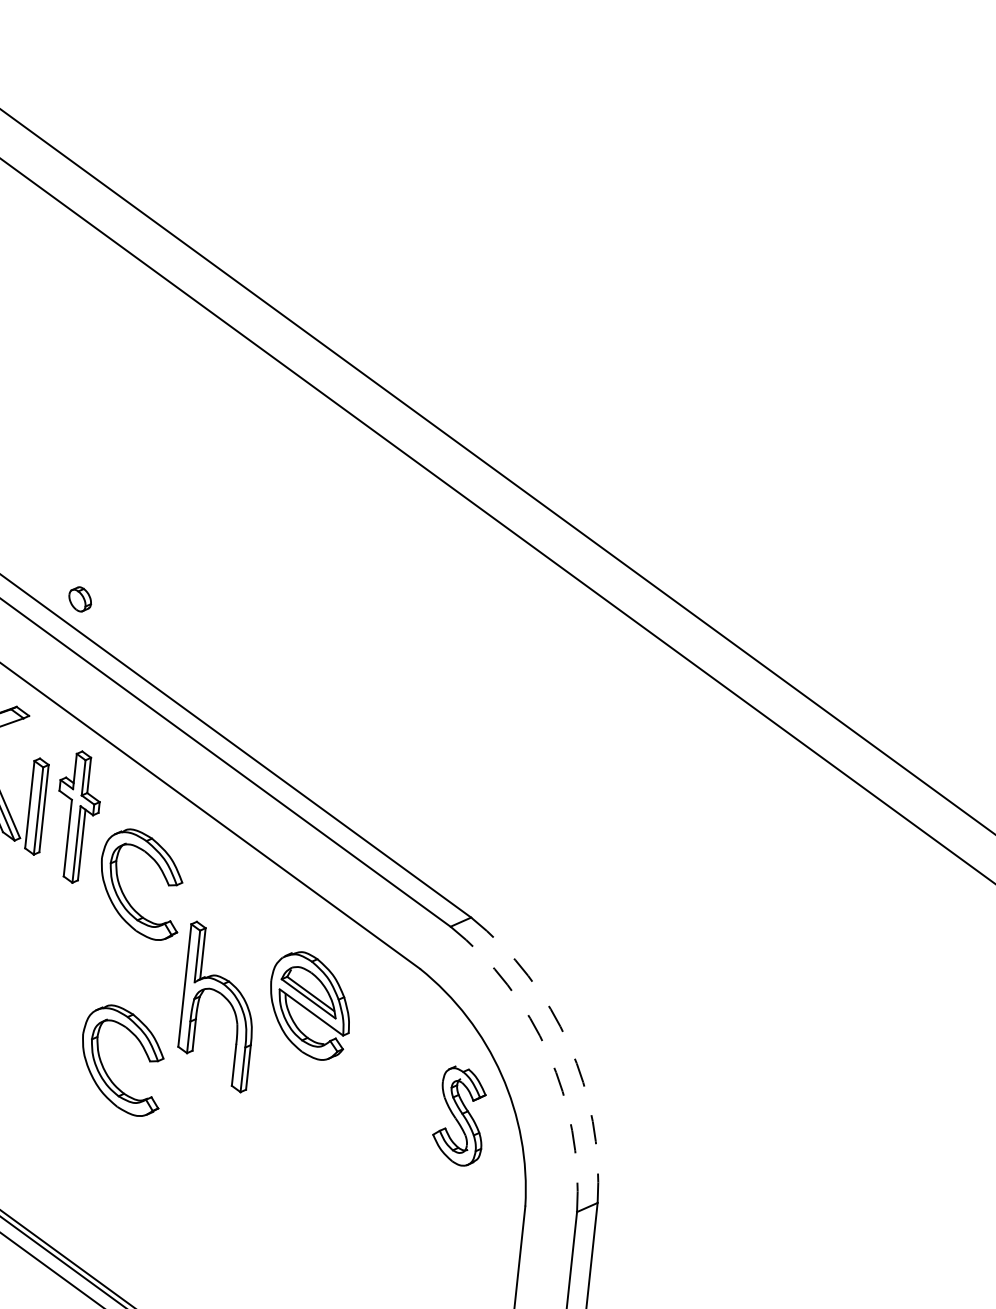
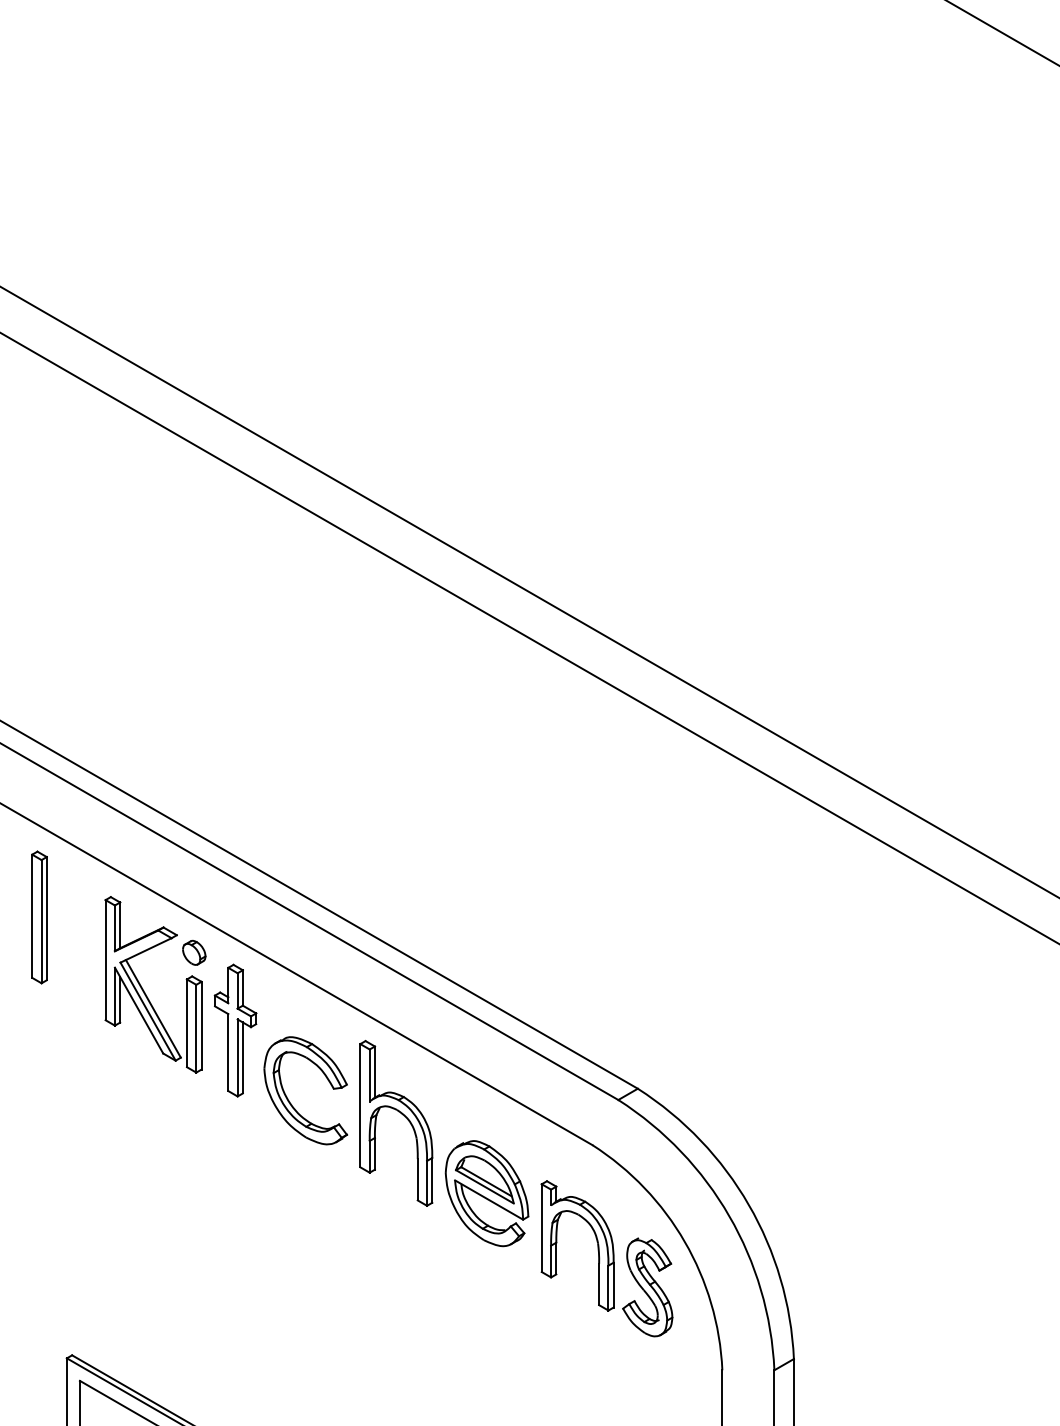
part: (80, 599) -> (194, 952), moved
part: (225, 999) -> (402, 1115), moved
arc: (568, 1044) -> (748, 1204), dashed -> solid
arc: (548, 1054) -> (729, 1216), dashed -> solid
part: (413, 1062) -> (595, 1238), added
part: (103, 1066) -> (288, 1275), removed

